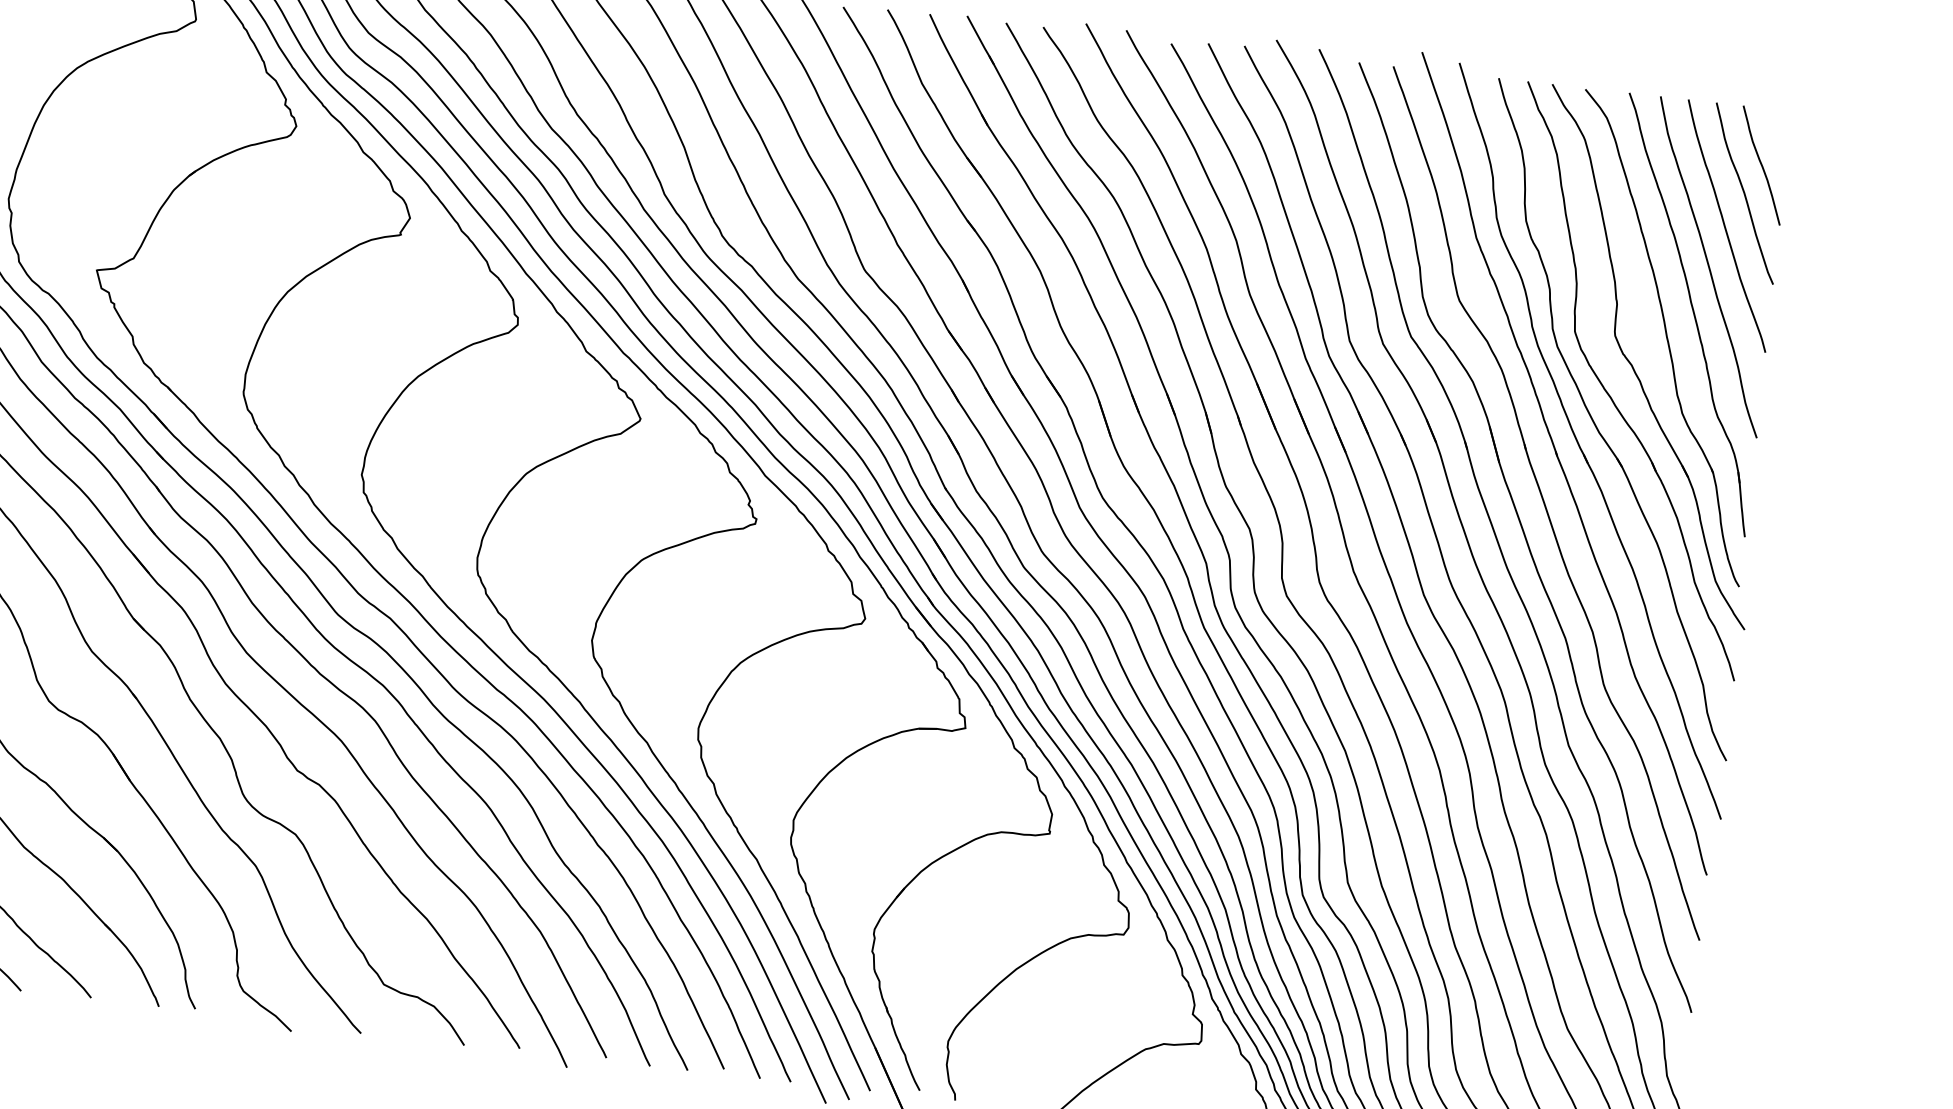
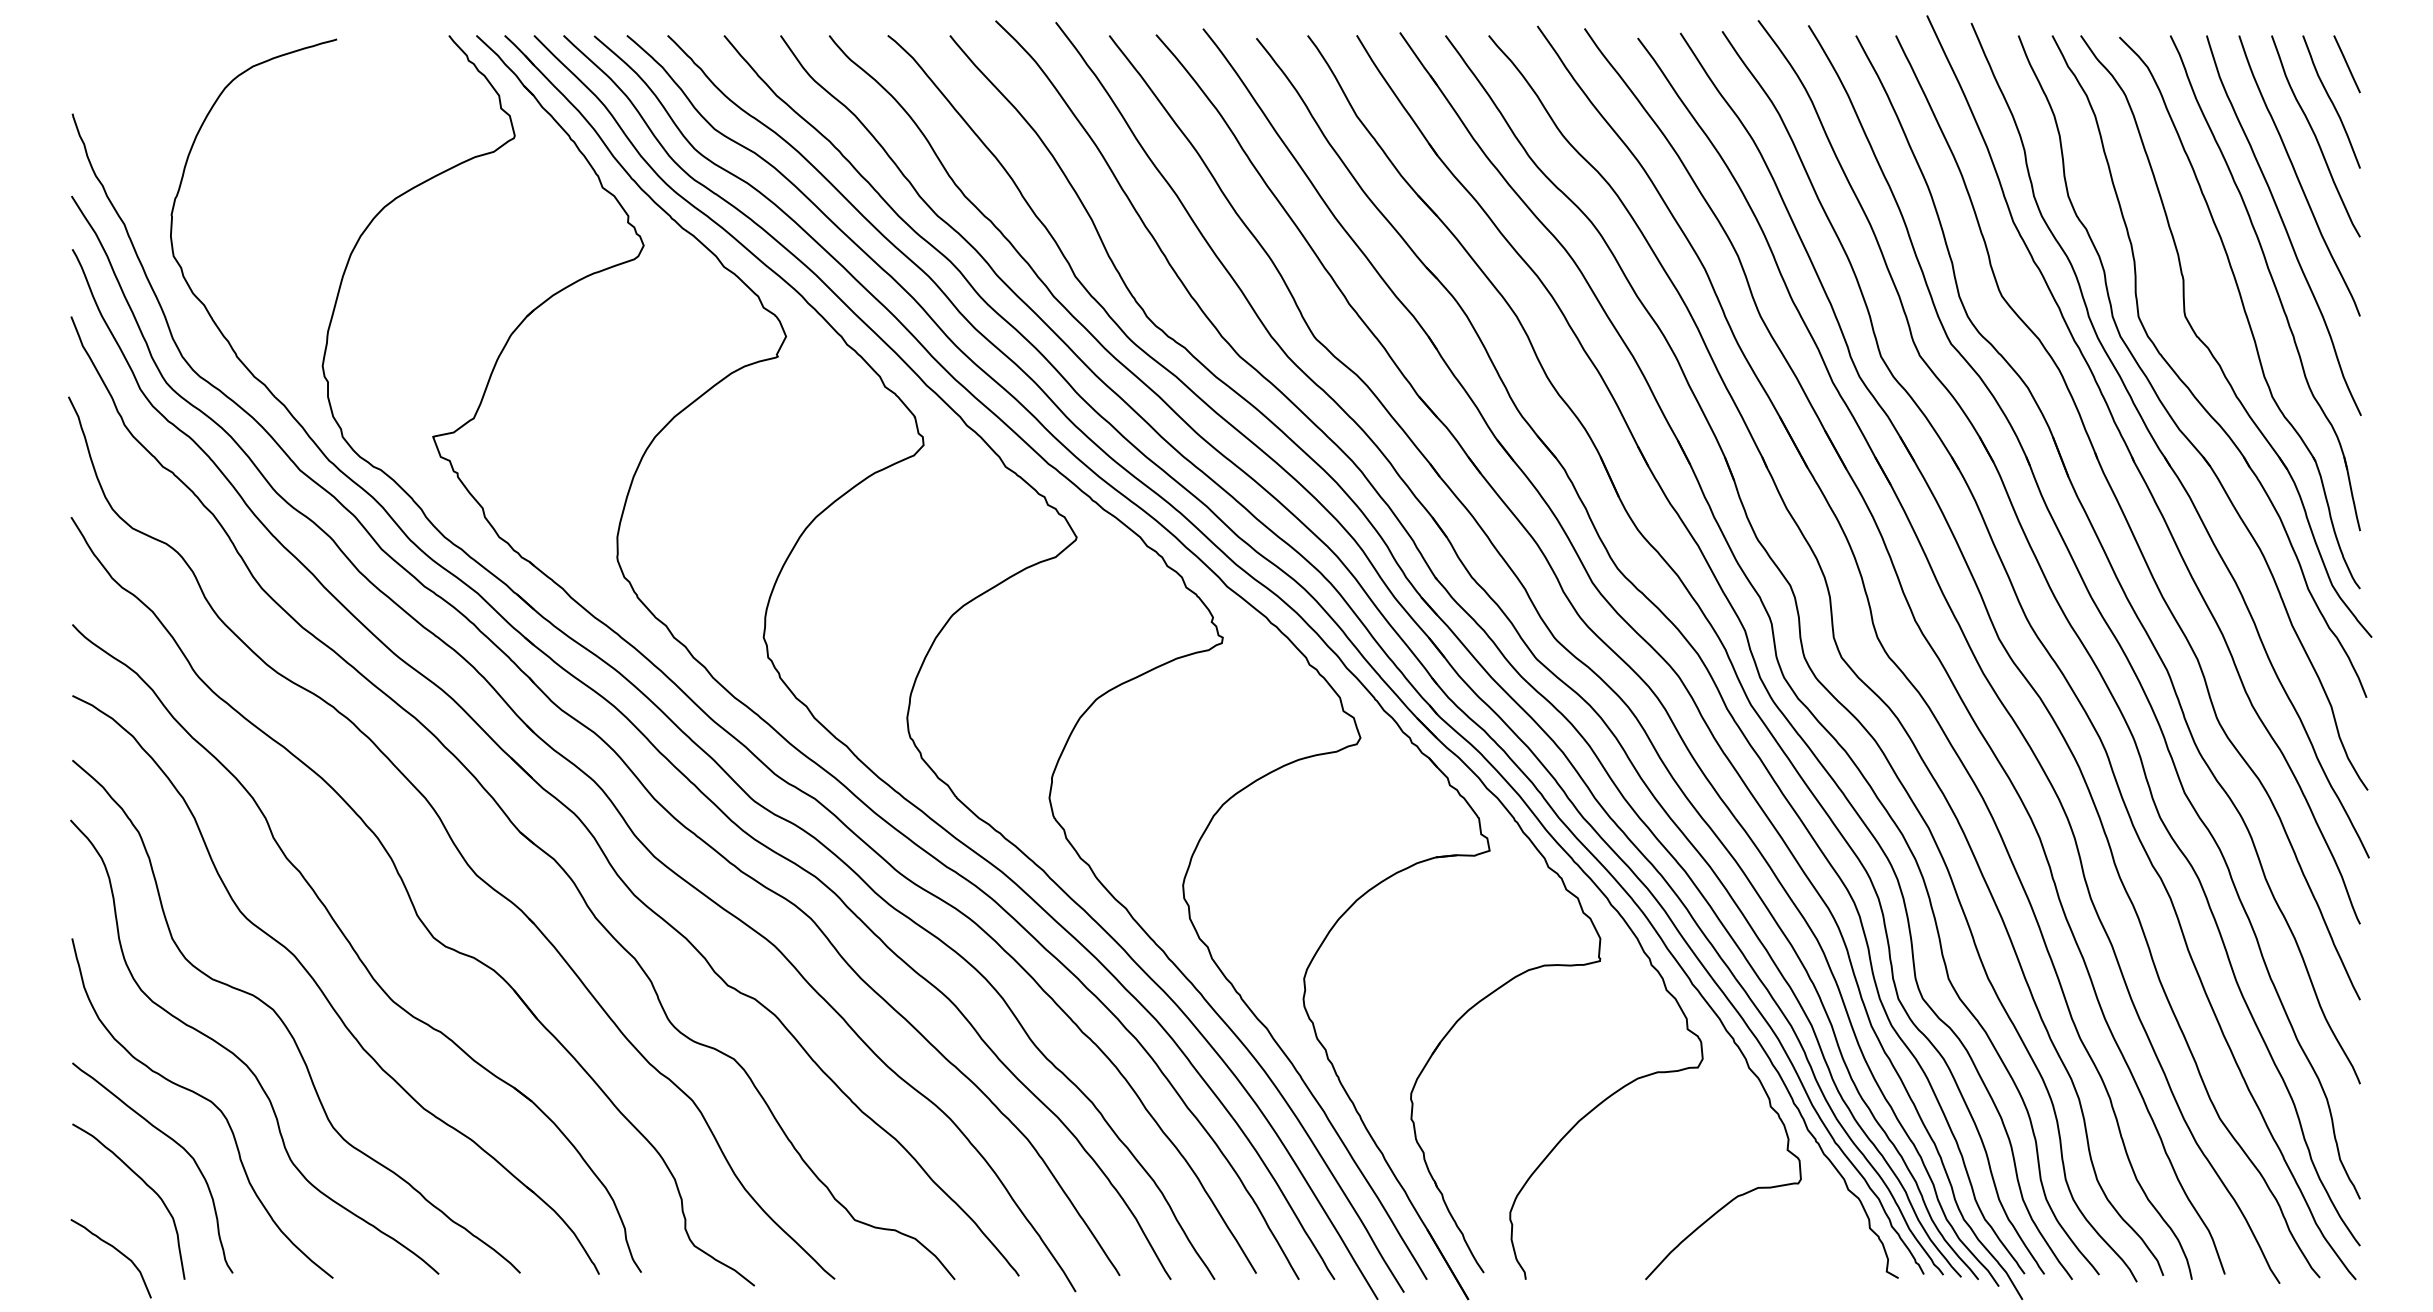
line: (1778, 134) -> (2346, 64), added

